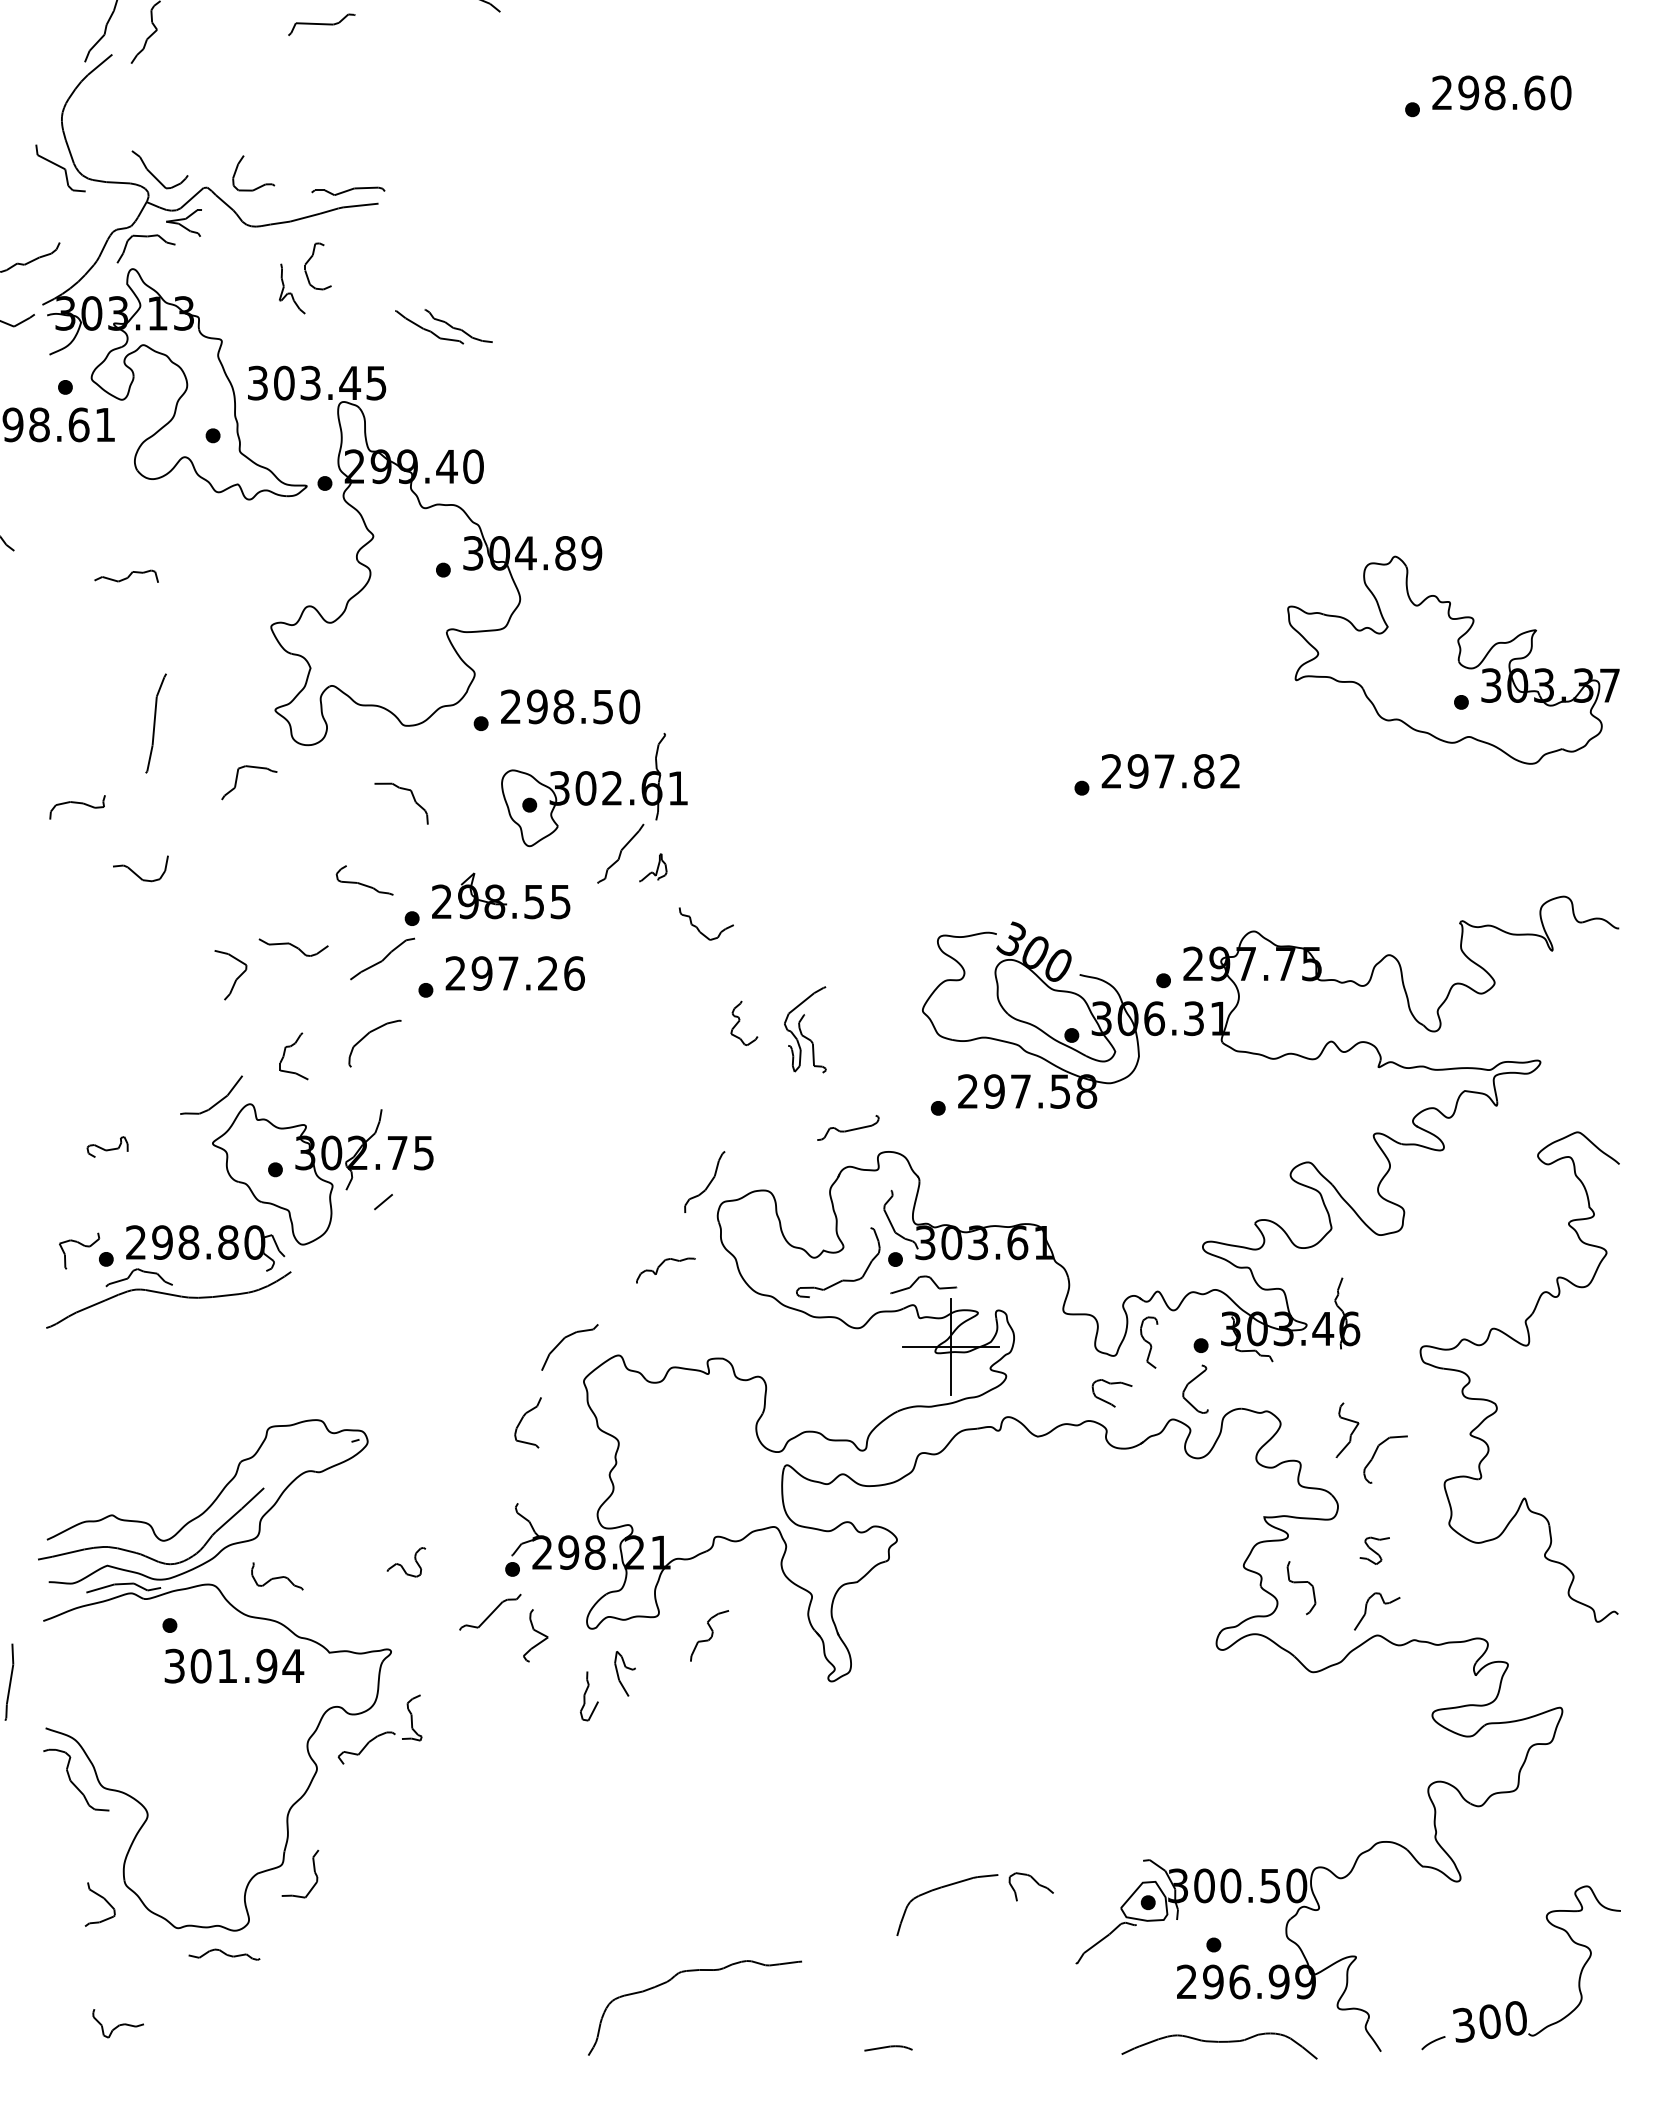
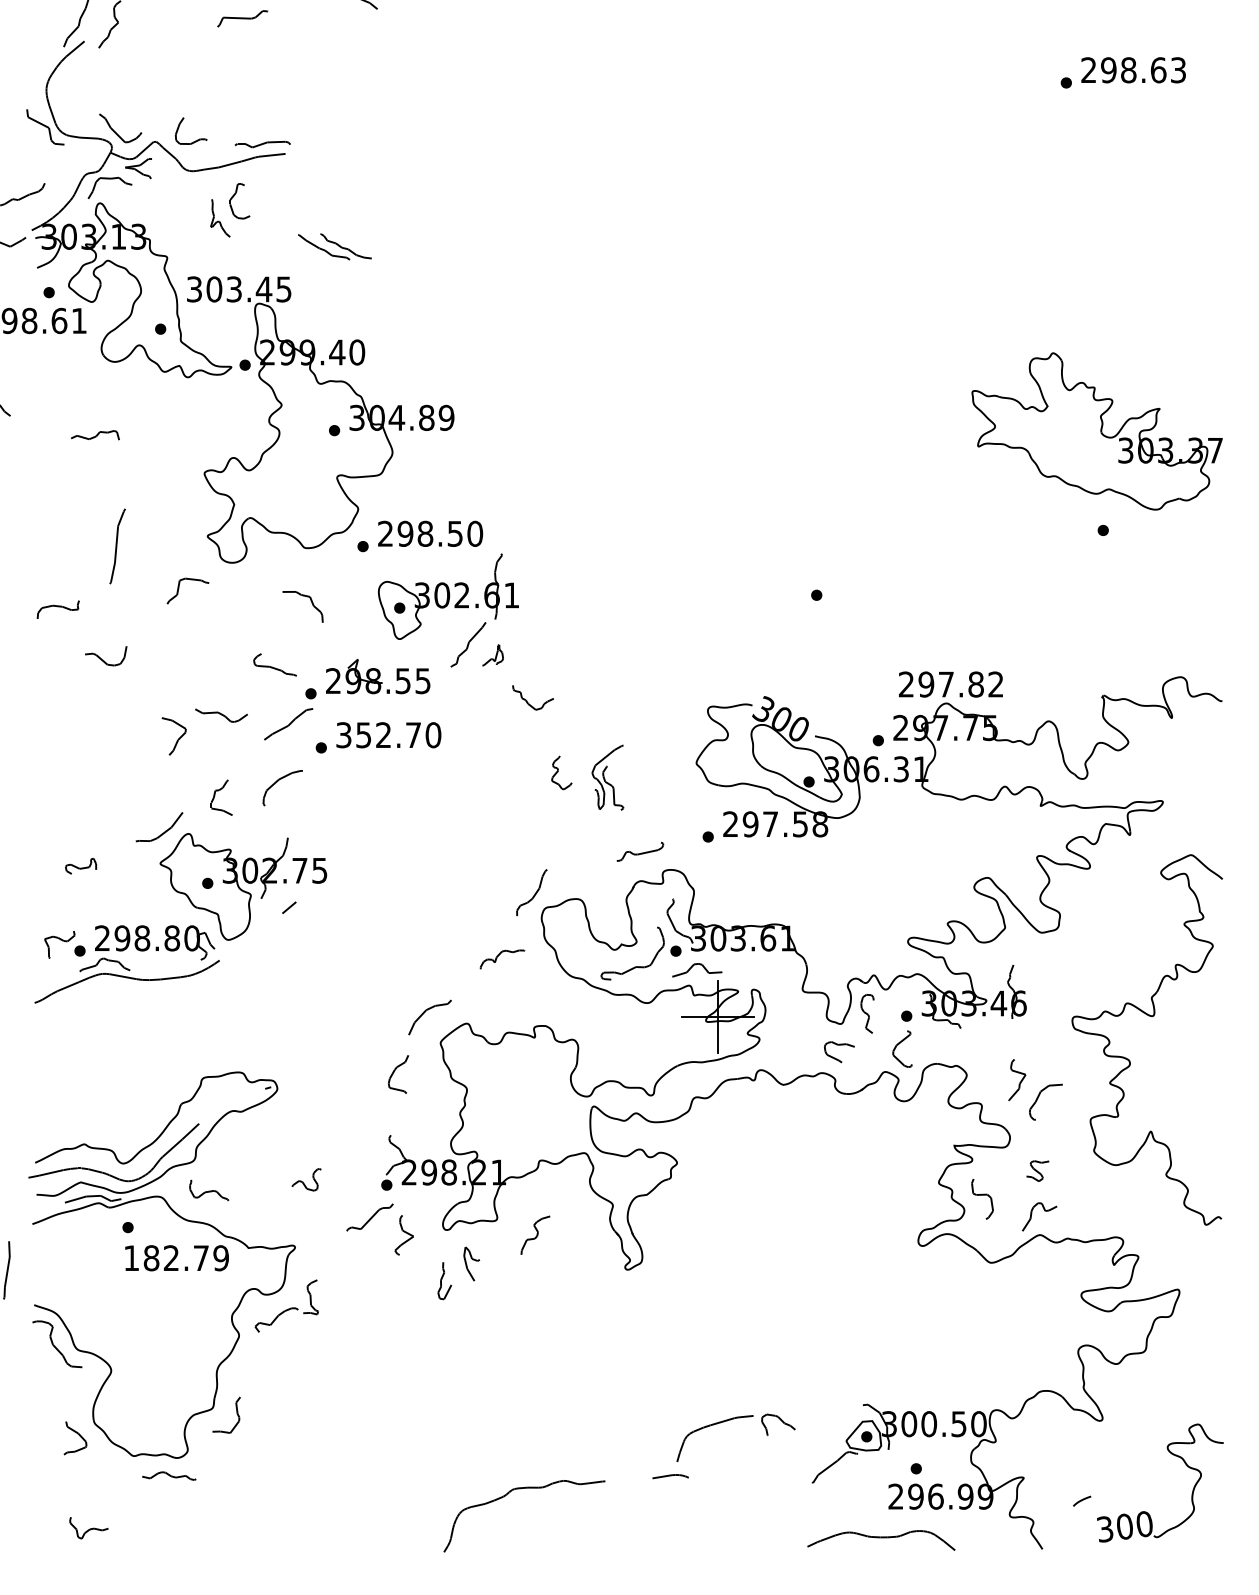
text: (1560, 92) -> (1178, 69), 298.60 -> 298.63
part: (1453, 659) -> (1097, 430), moved
text: (1170, 771) -> (950, 684), moved
text: (514, 973) -> (388, 735), 297.26 -> 352.70
text: (234, 1665) -> (176, 1257), 301.94 -> 182.79
curve: (1219, 2042) -> (881, 1537), moved
curve: (1433, 2042) -> (1082, 1500), moved
curve: (888, 2047) -> (670, 1475), moved

